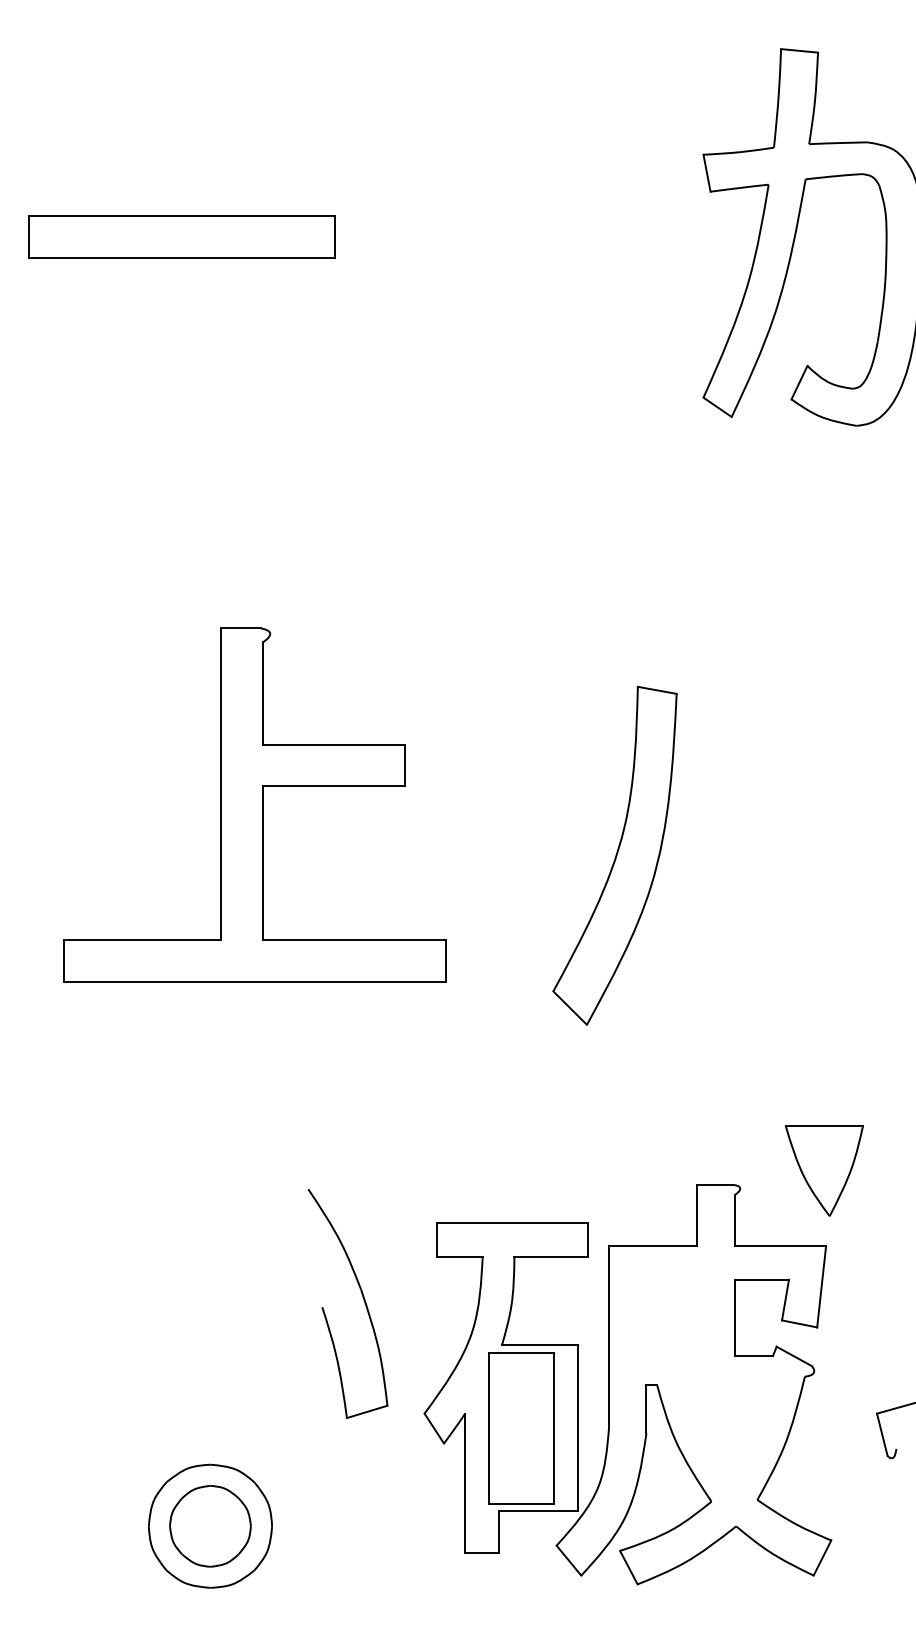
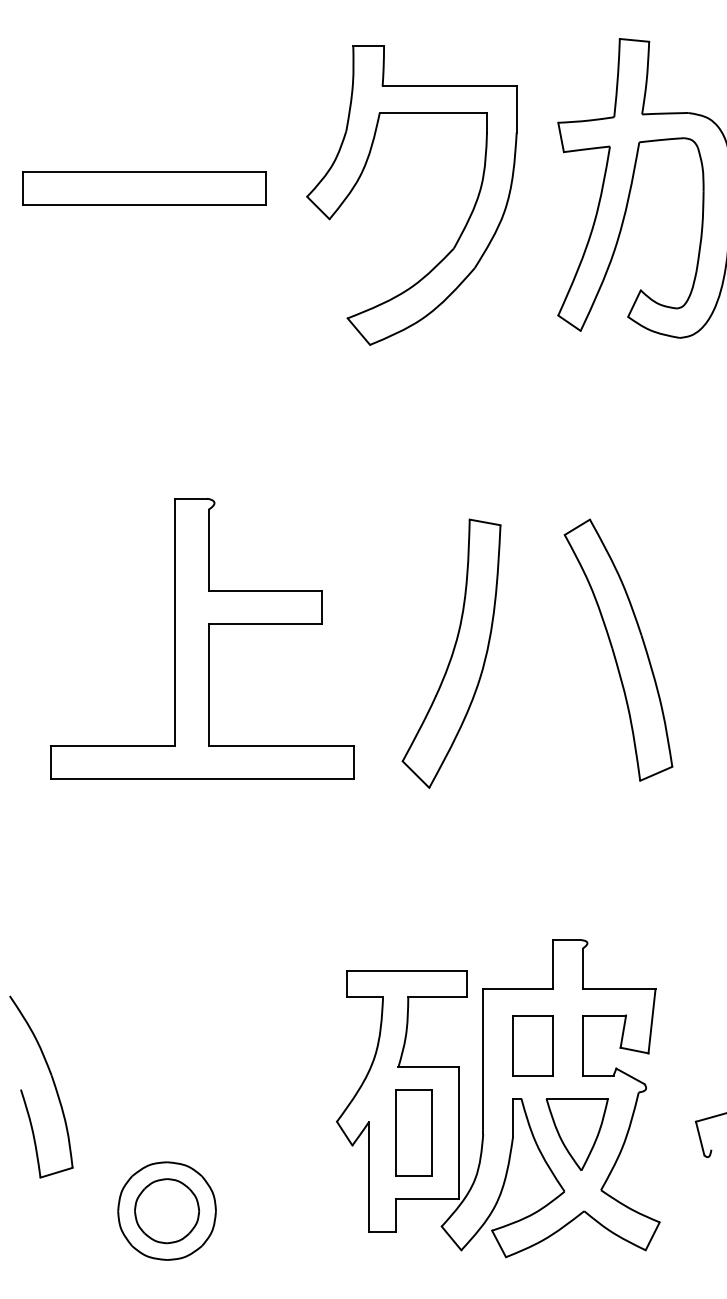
part: (457, 217) -> (363, 172), added
part: (779, 818) -> (618, 649), added
part: (614, 855) -> (451, 653), moved
part: (824, 1170) -> (577, 1134), moved
part: (362, 1297) -> (52, 1081), moved
part: (671, 1317) -> (532, 1045), added
part: (521, 1427) -> (413, 1132), size x0.71

